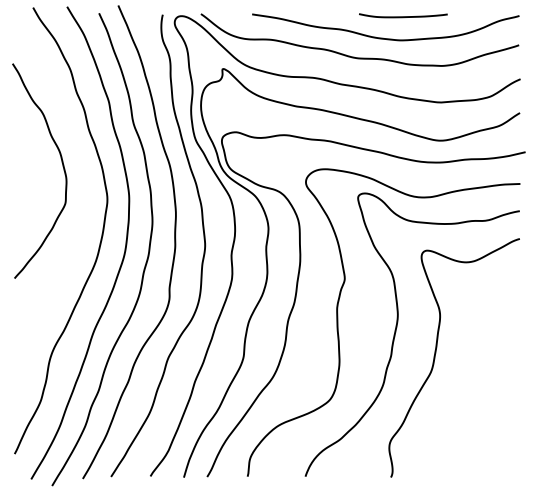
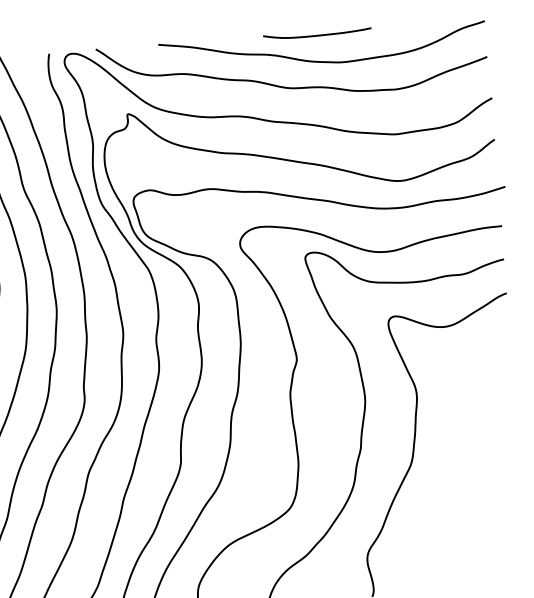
curve: (403, 16) -> (317, 34), moved

